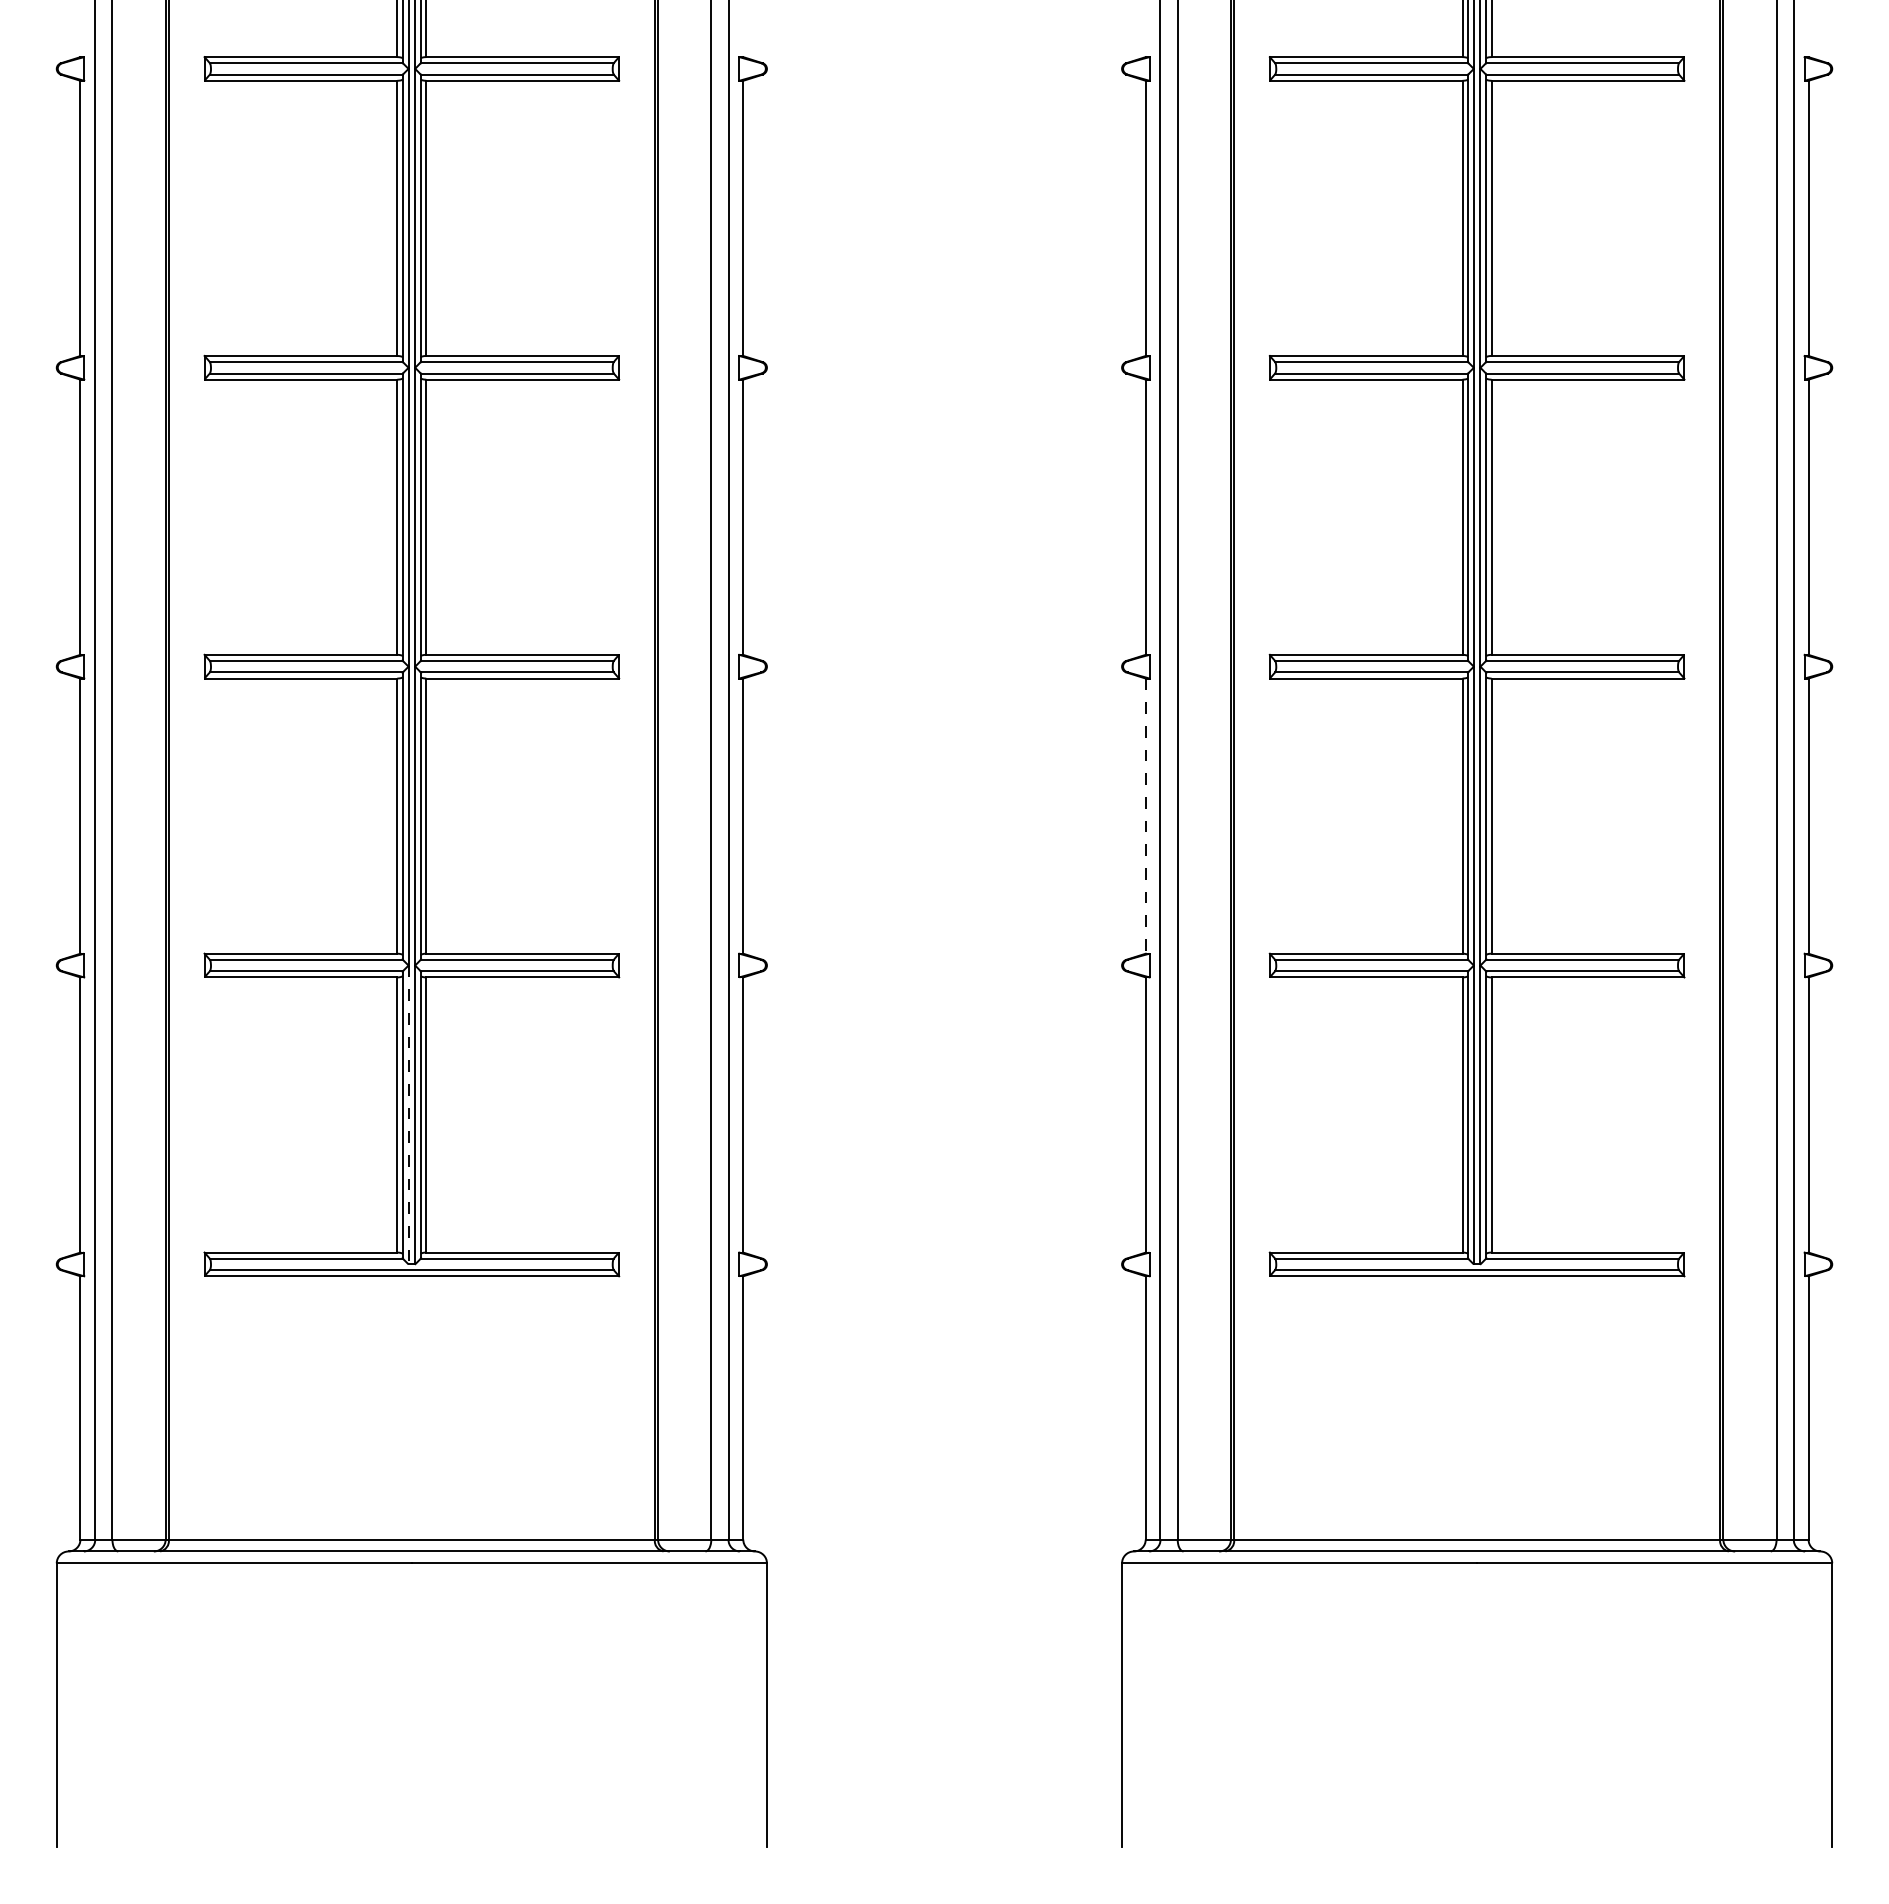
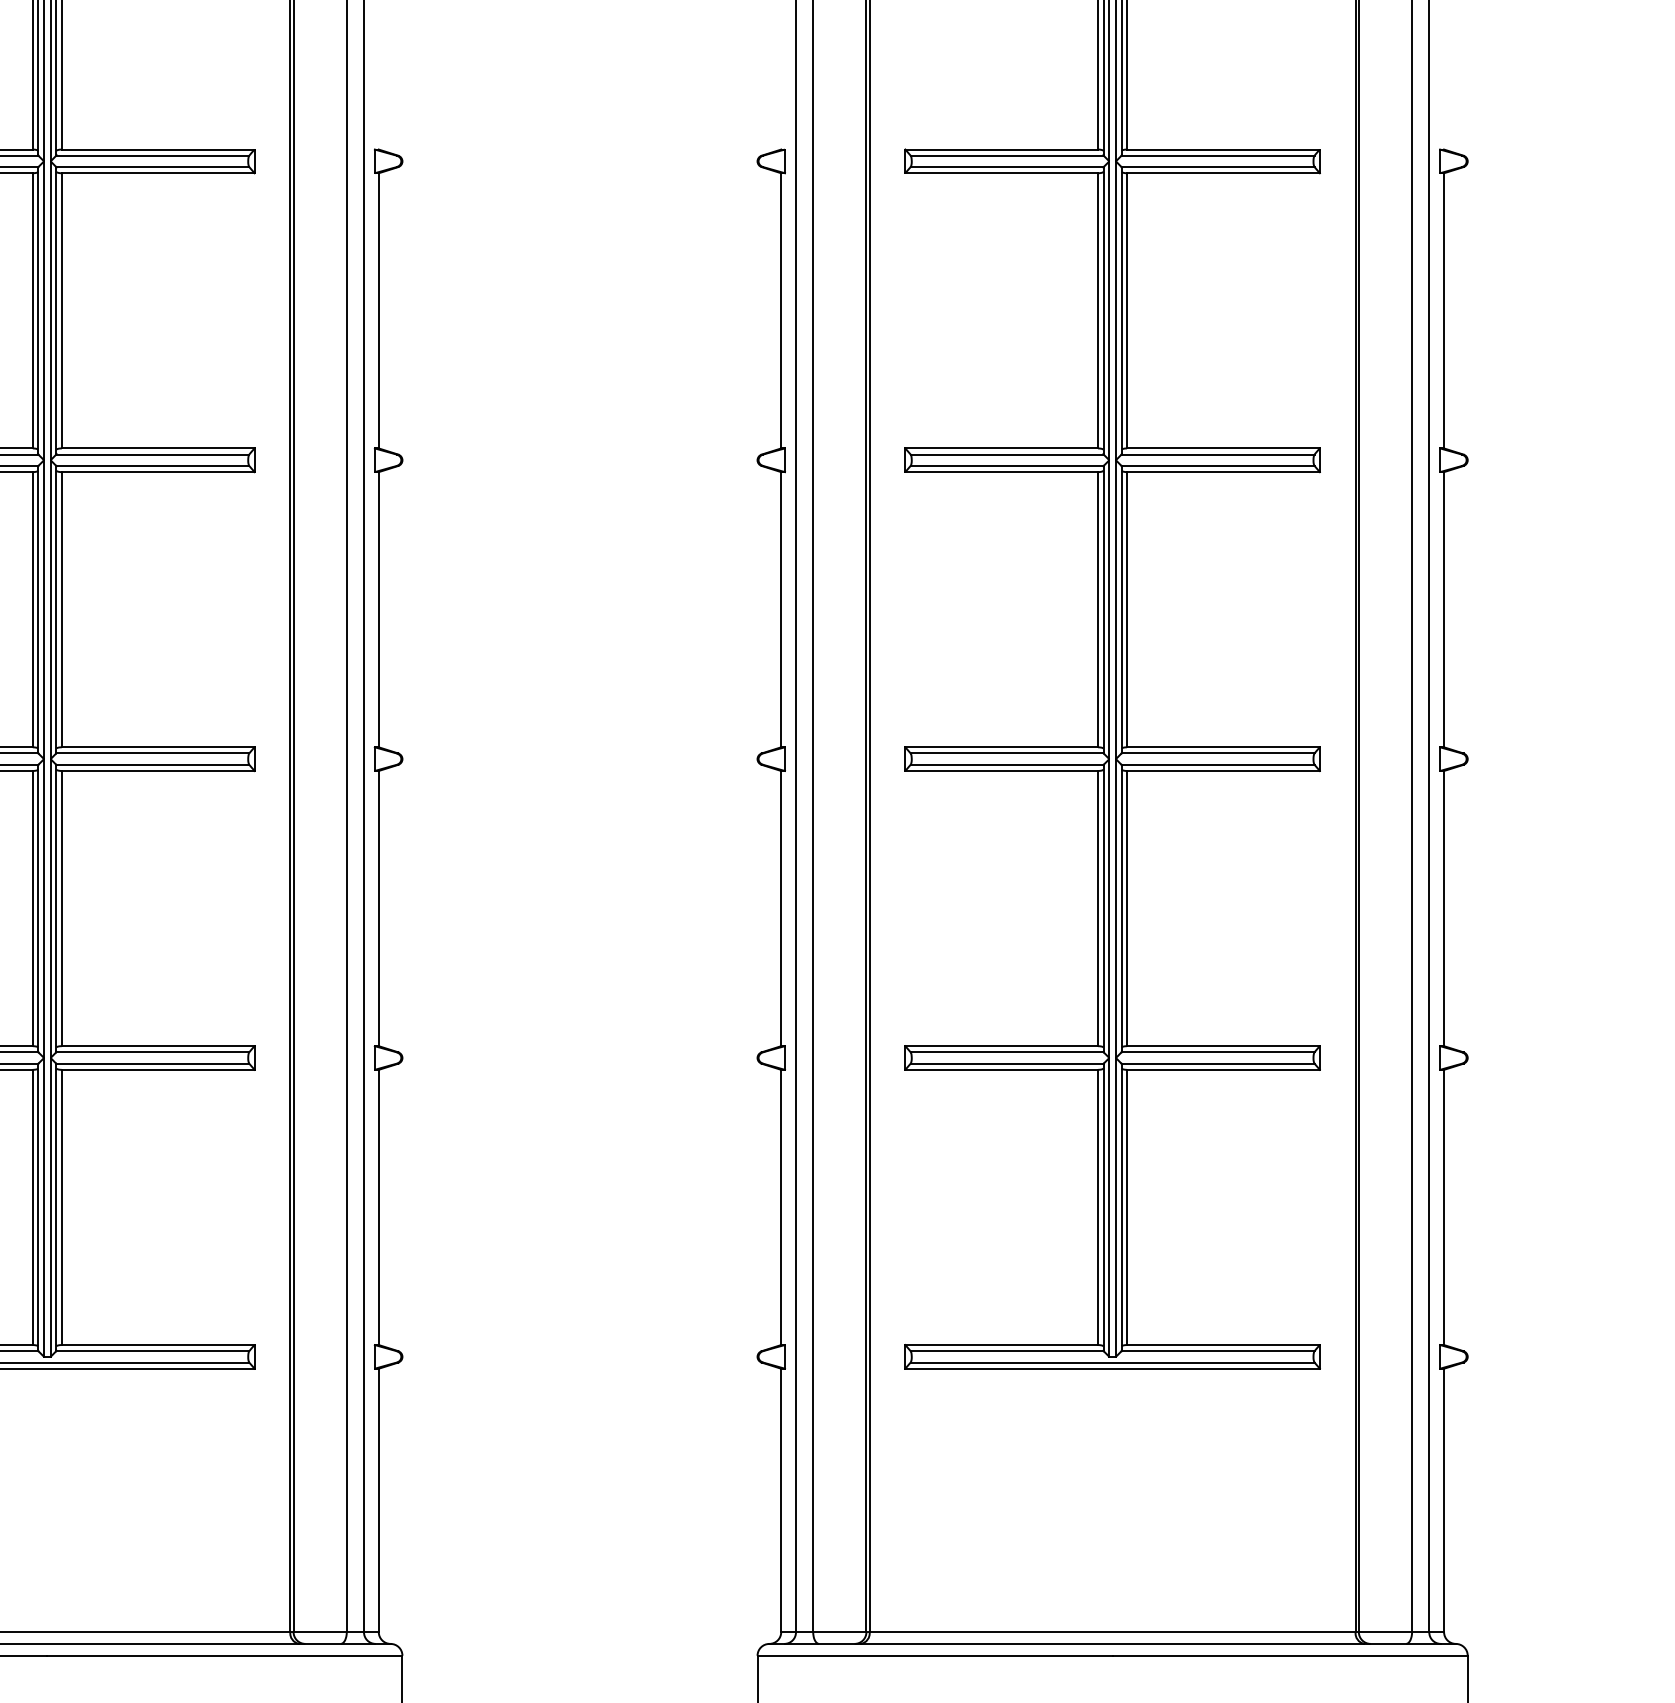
line: (1145, 816) -> (781, 908), dashed -> solid
line: (408, 1115) -> (44, 1207), dashed -> solid

